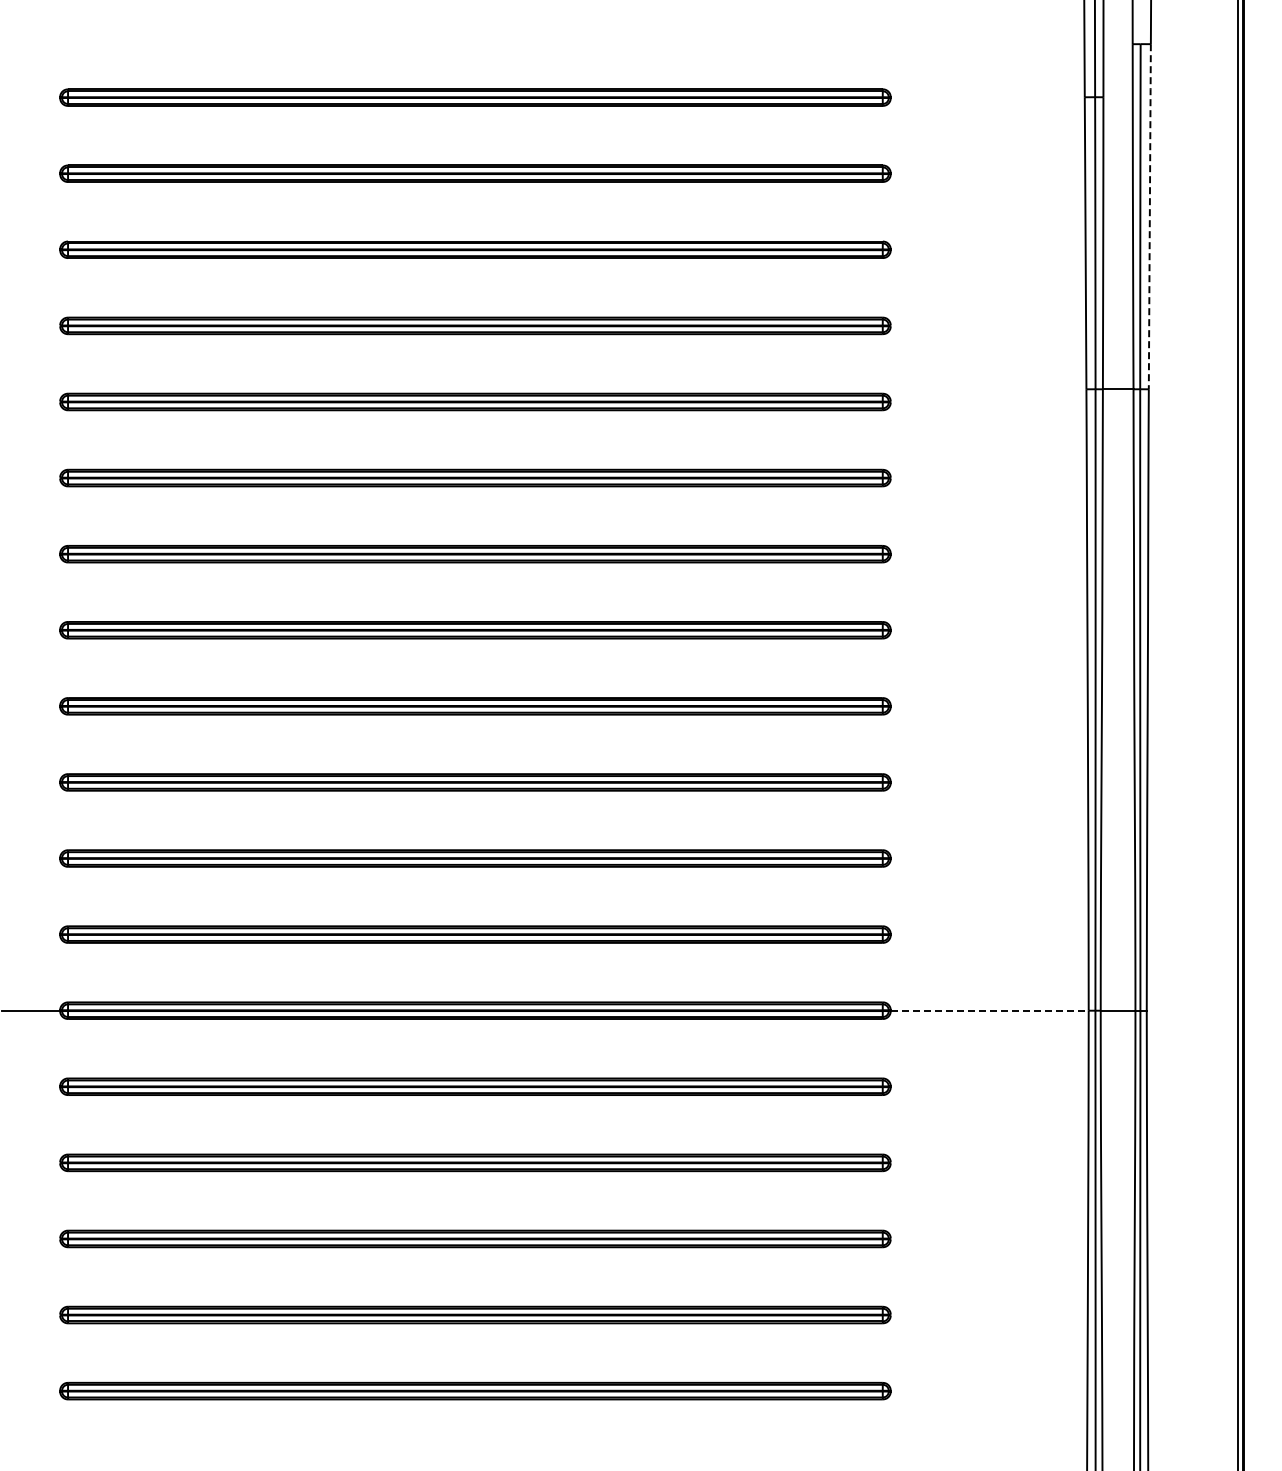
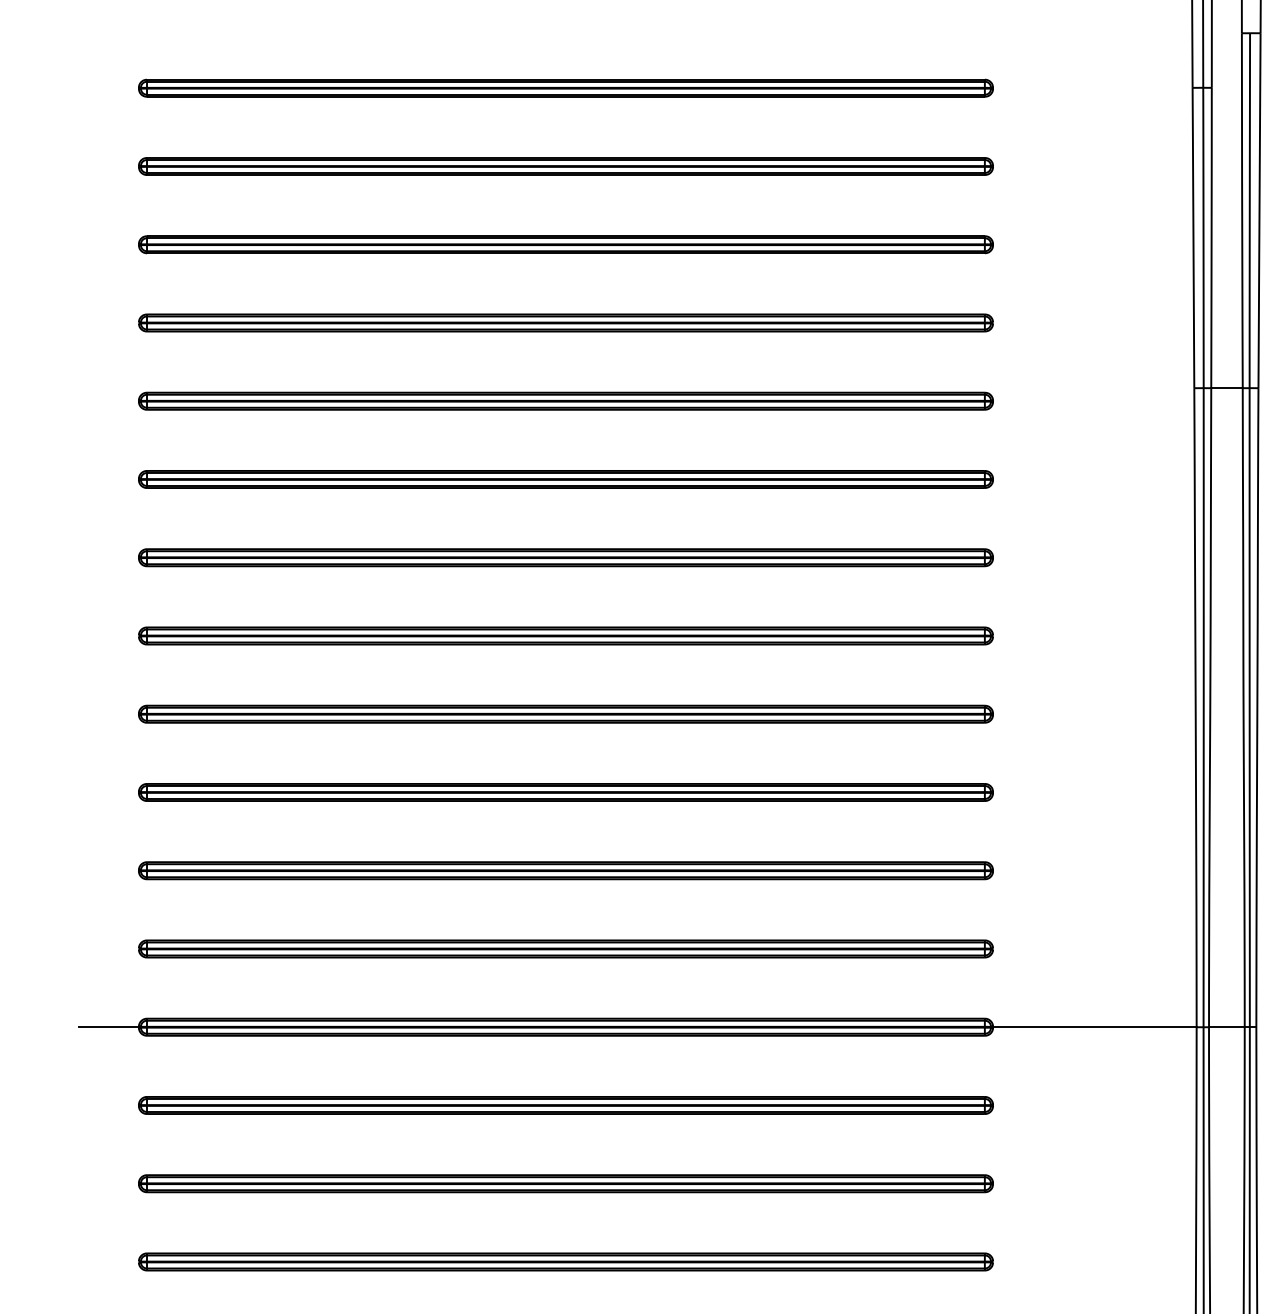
line: (1149, 216) -> (1259, 210), dashed -> solid
line: (989, 1010) -> (1094, 1027), dashed -> solid

